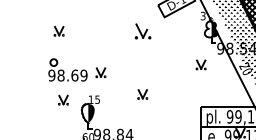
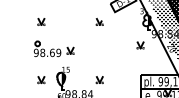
part: (142, 30) -> (99, 21), size x0.62
part: (142, 95) -> (99, 80), moved
part: (63, 100) -> (41, 80), moved

